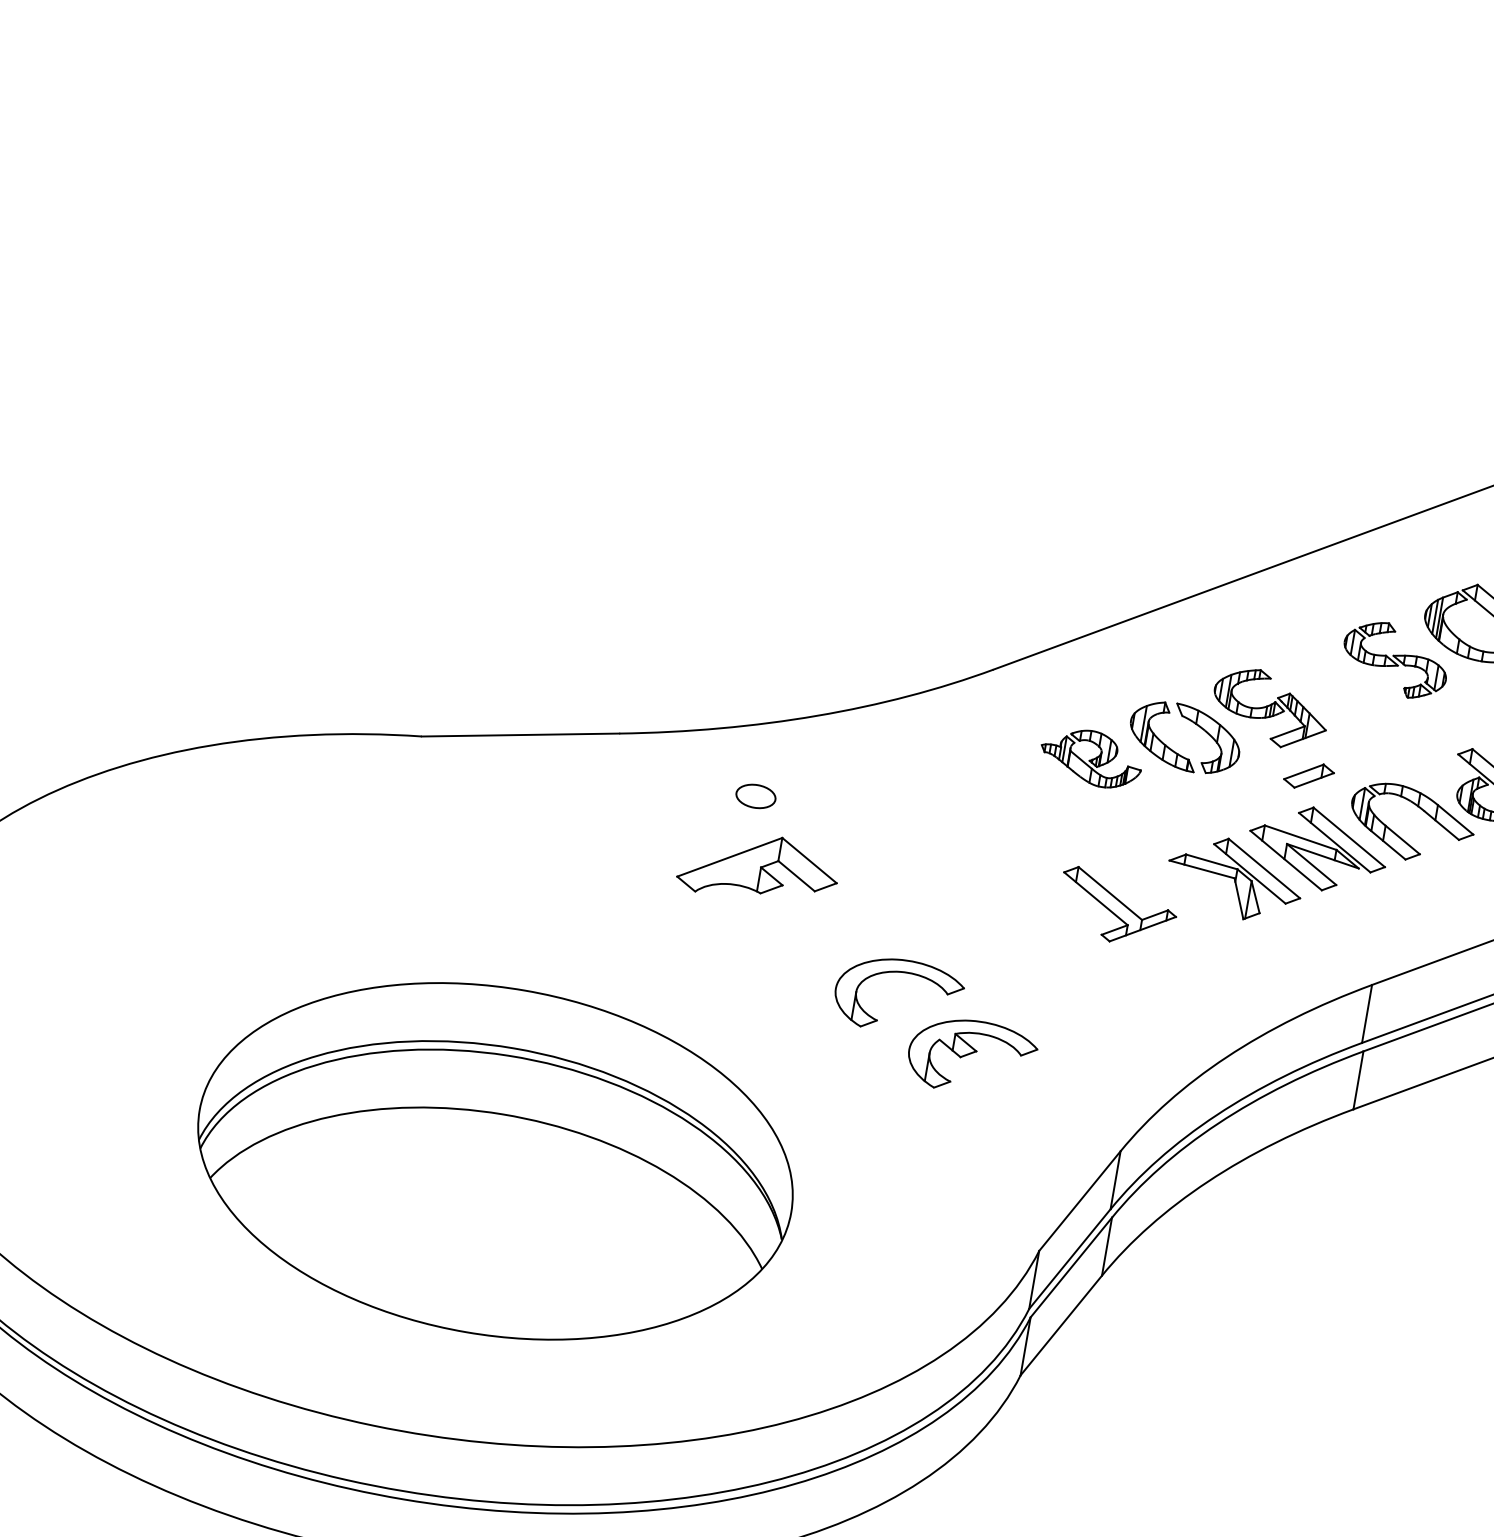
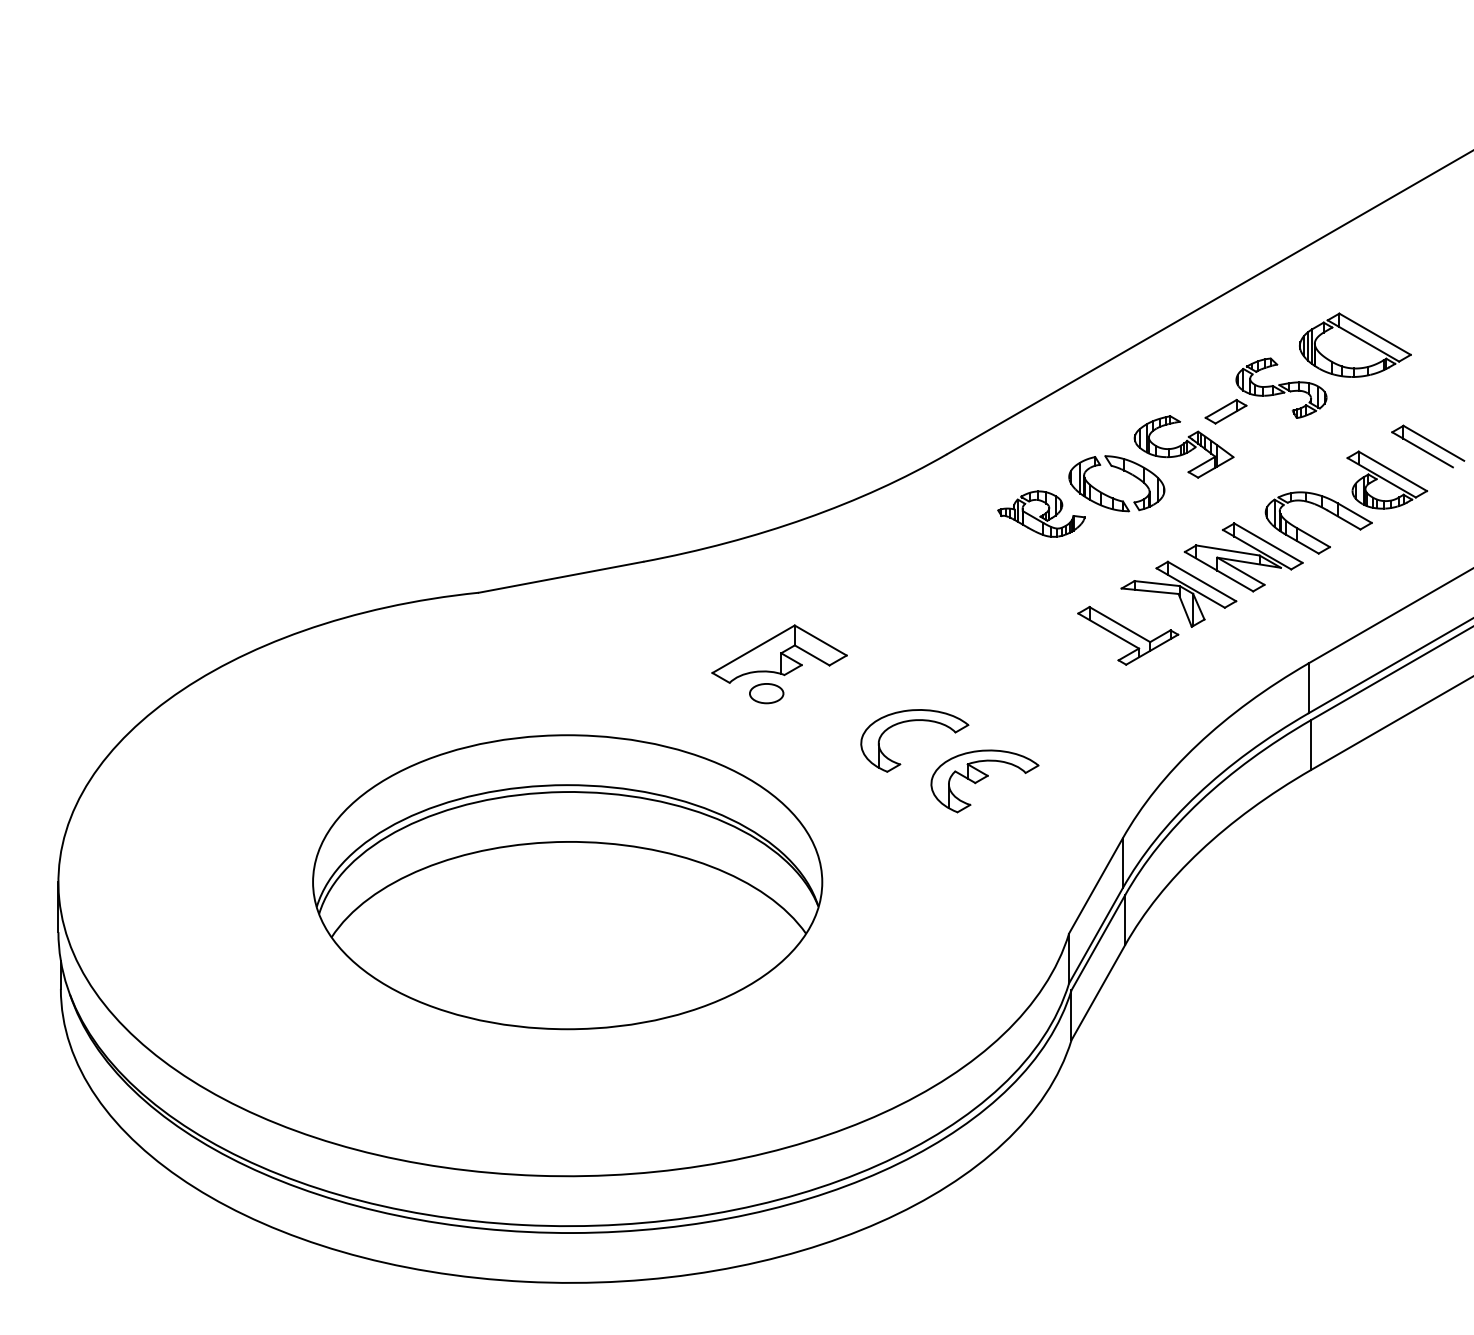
part: (1308, 775) -> (1225, 411), moved
part: (755, 796) -> (766, 693), moved
part: (1118, 907) -> (1128, 635), moved
part: (495, 1161) -> (567, 882), moved

